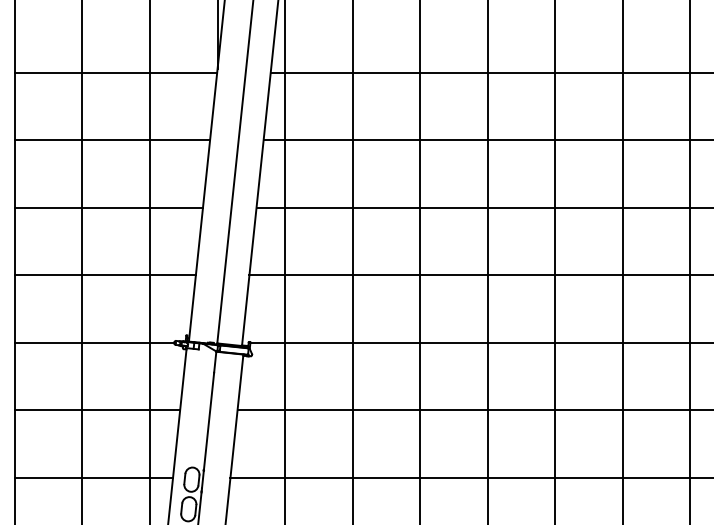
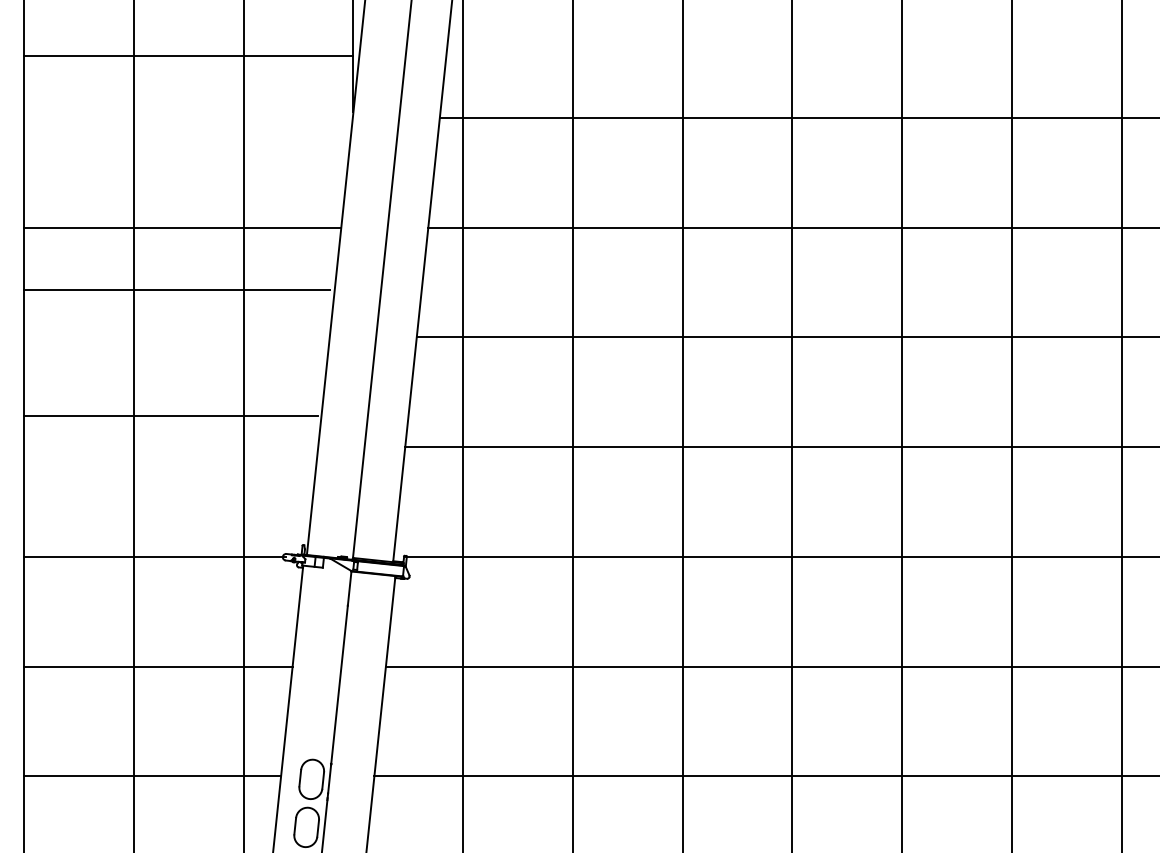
line: (115, 72) -> (187, 56), moved
line: (108, 207) -> (176, 290), moved
line: (104, 275) -> (169, 416), moved

